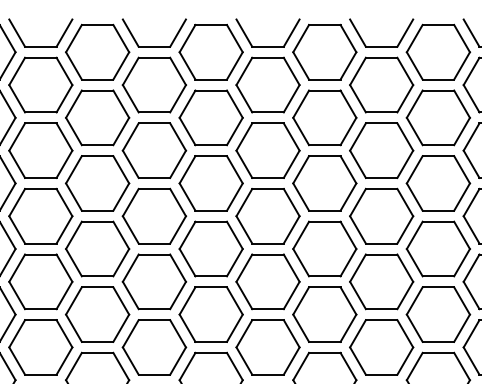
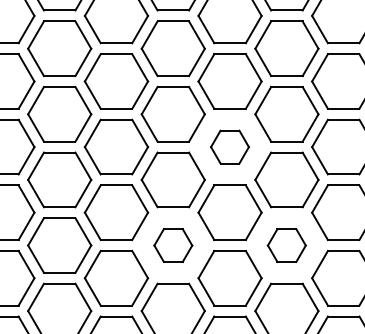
part: (210, 183) -> (229, 147), size x0.6
part: (154, 281) -> (173, 245), size x0.6
part: (267, 281) -> (286, 245), size x0.6

